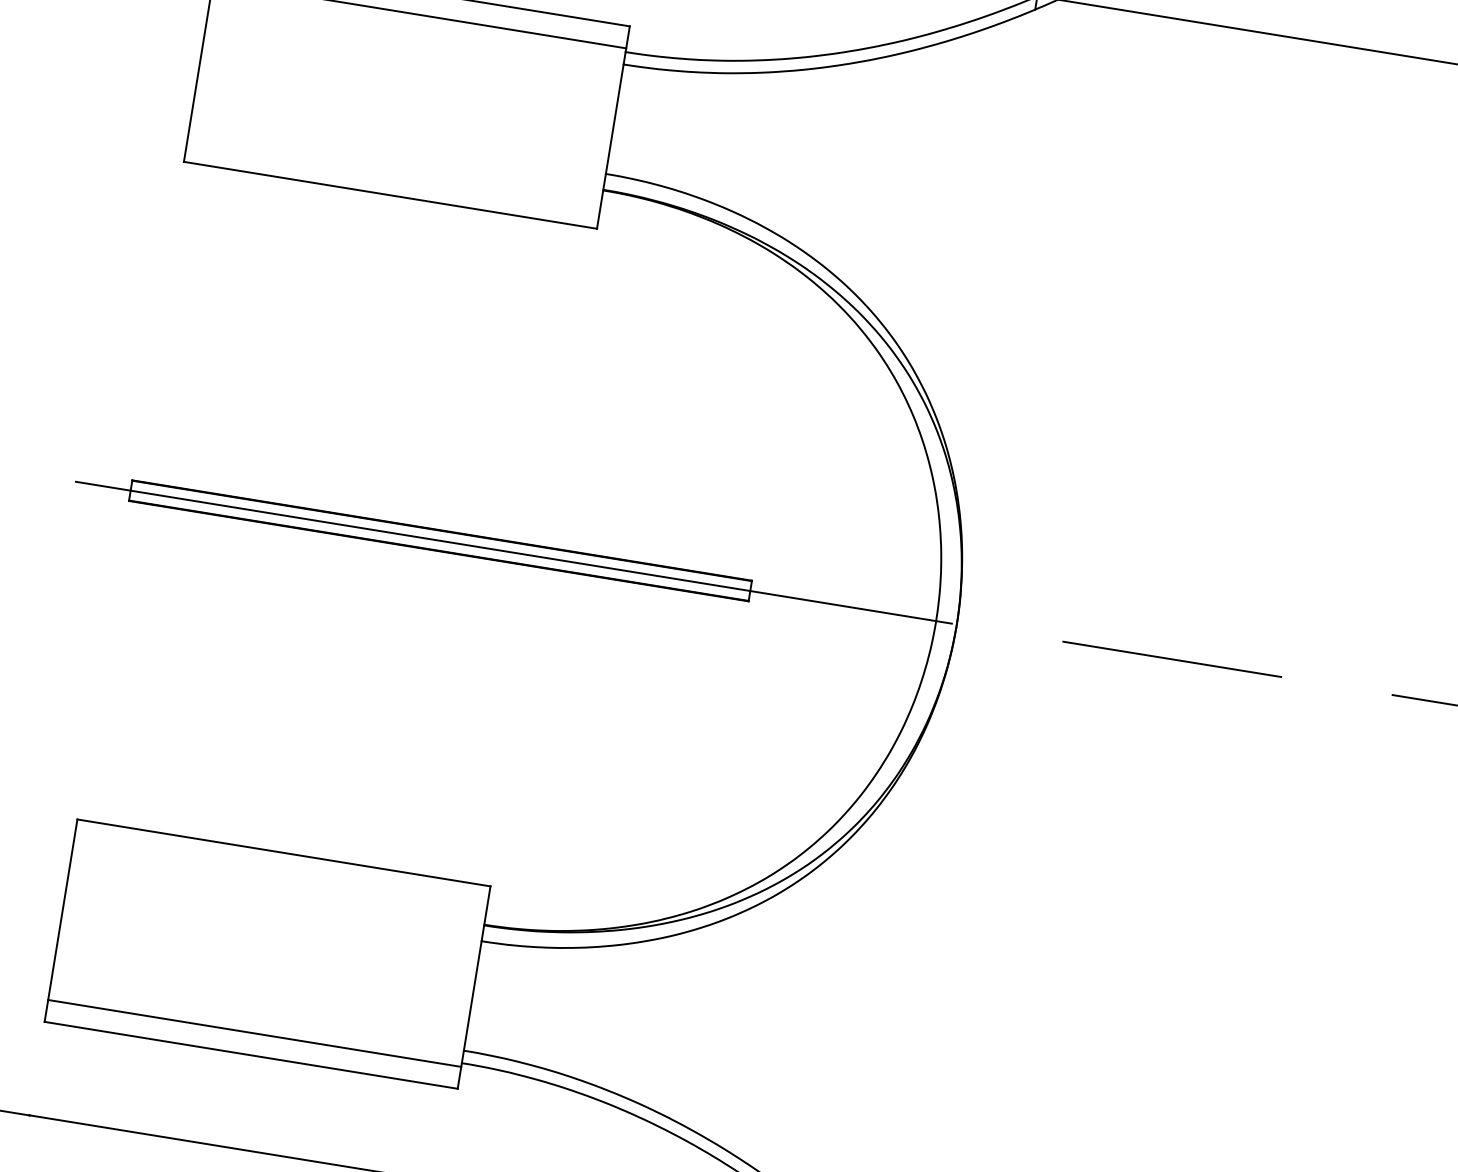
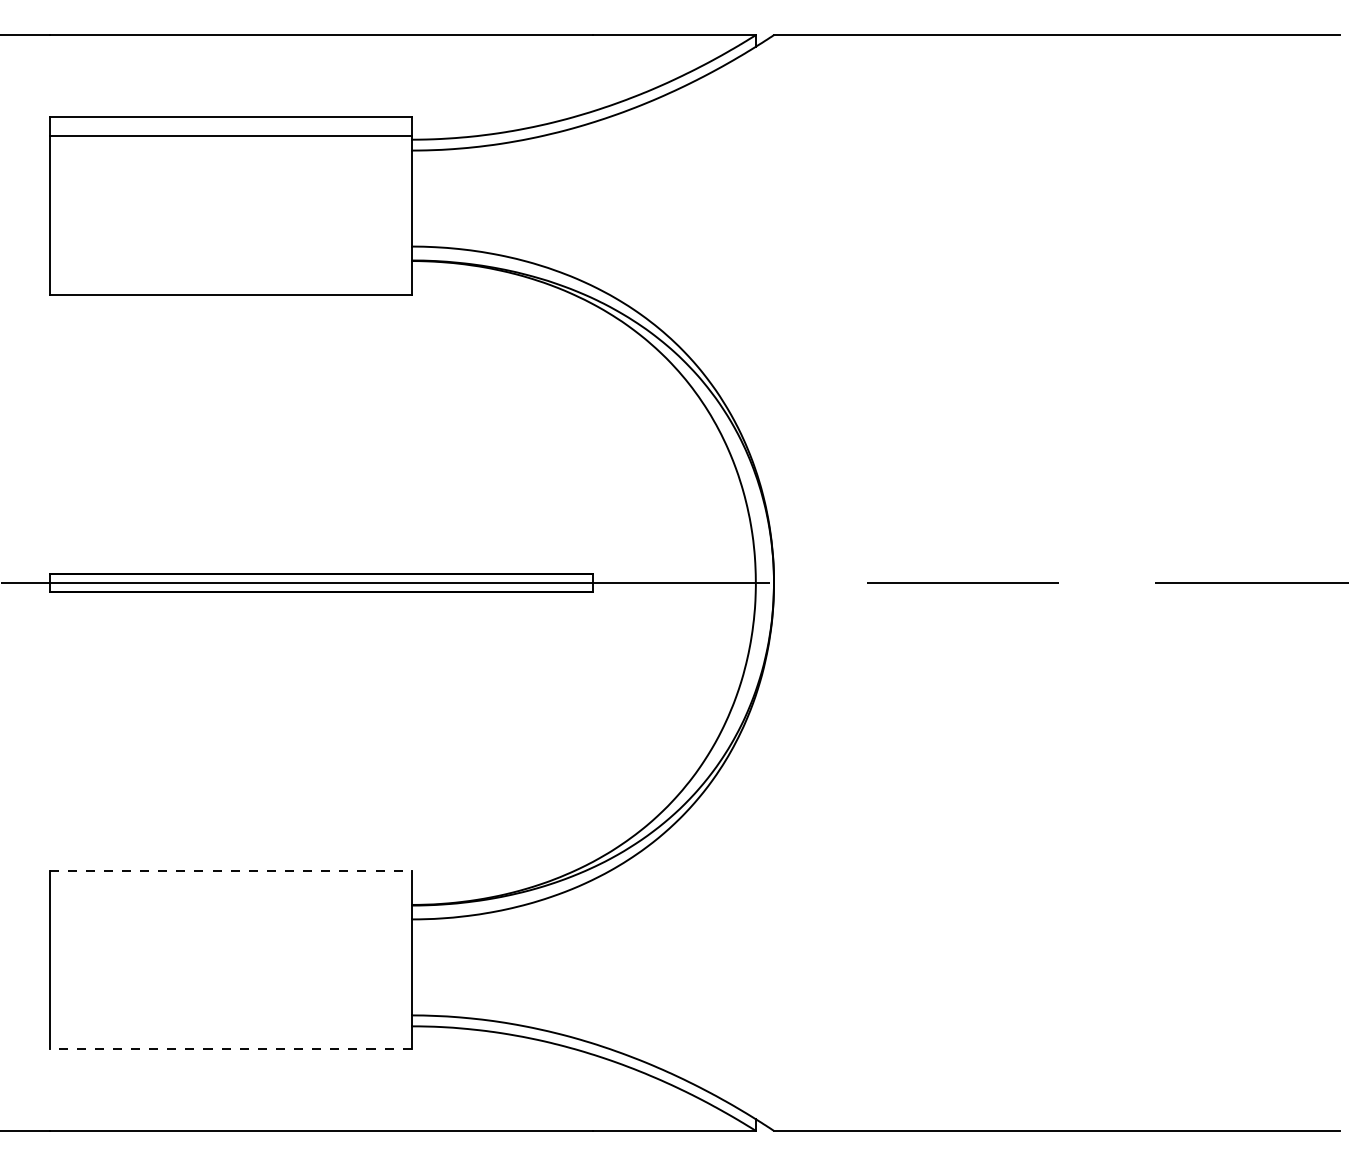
line: (284, 853) -> (231, 871), solid -> dashed
line: (254, 1033) -> (230, 1029), removed
line: (251, 1054) -> (230, 1048), solid -> dashed

